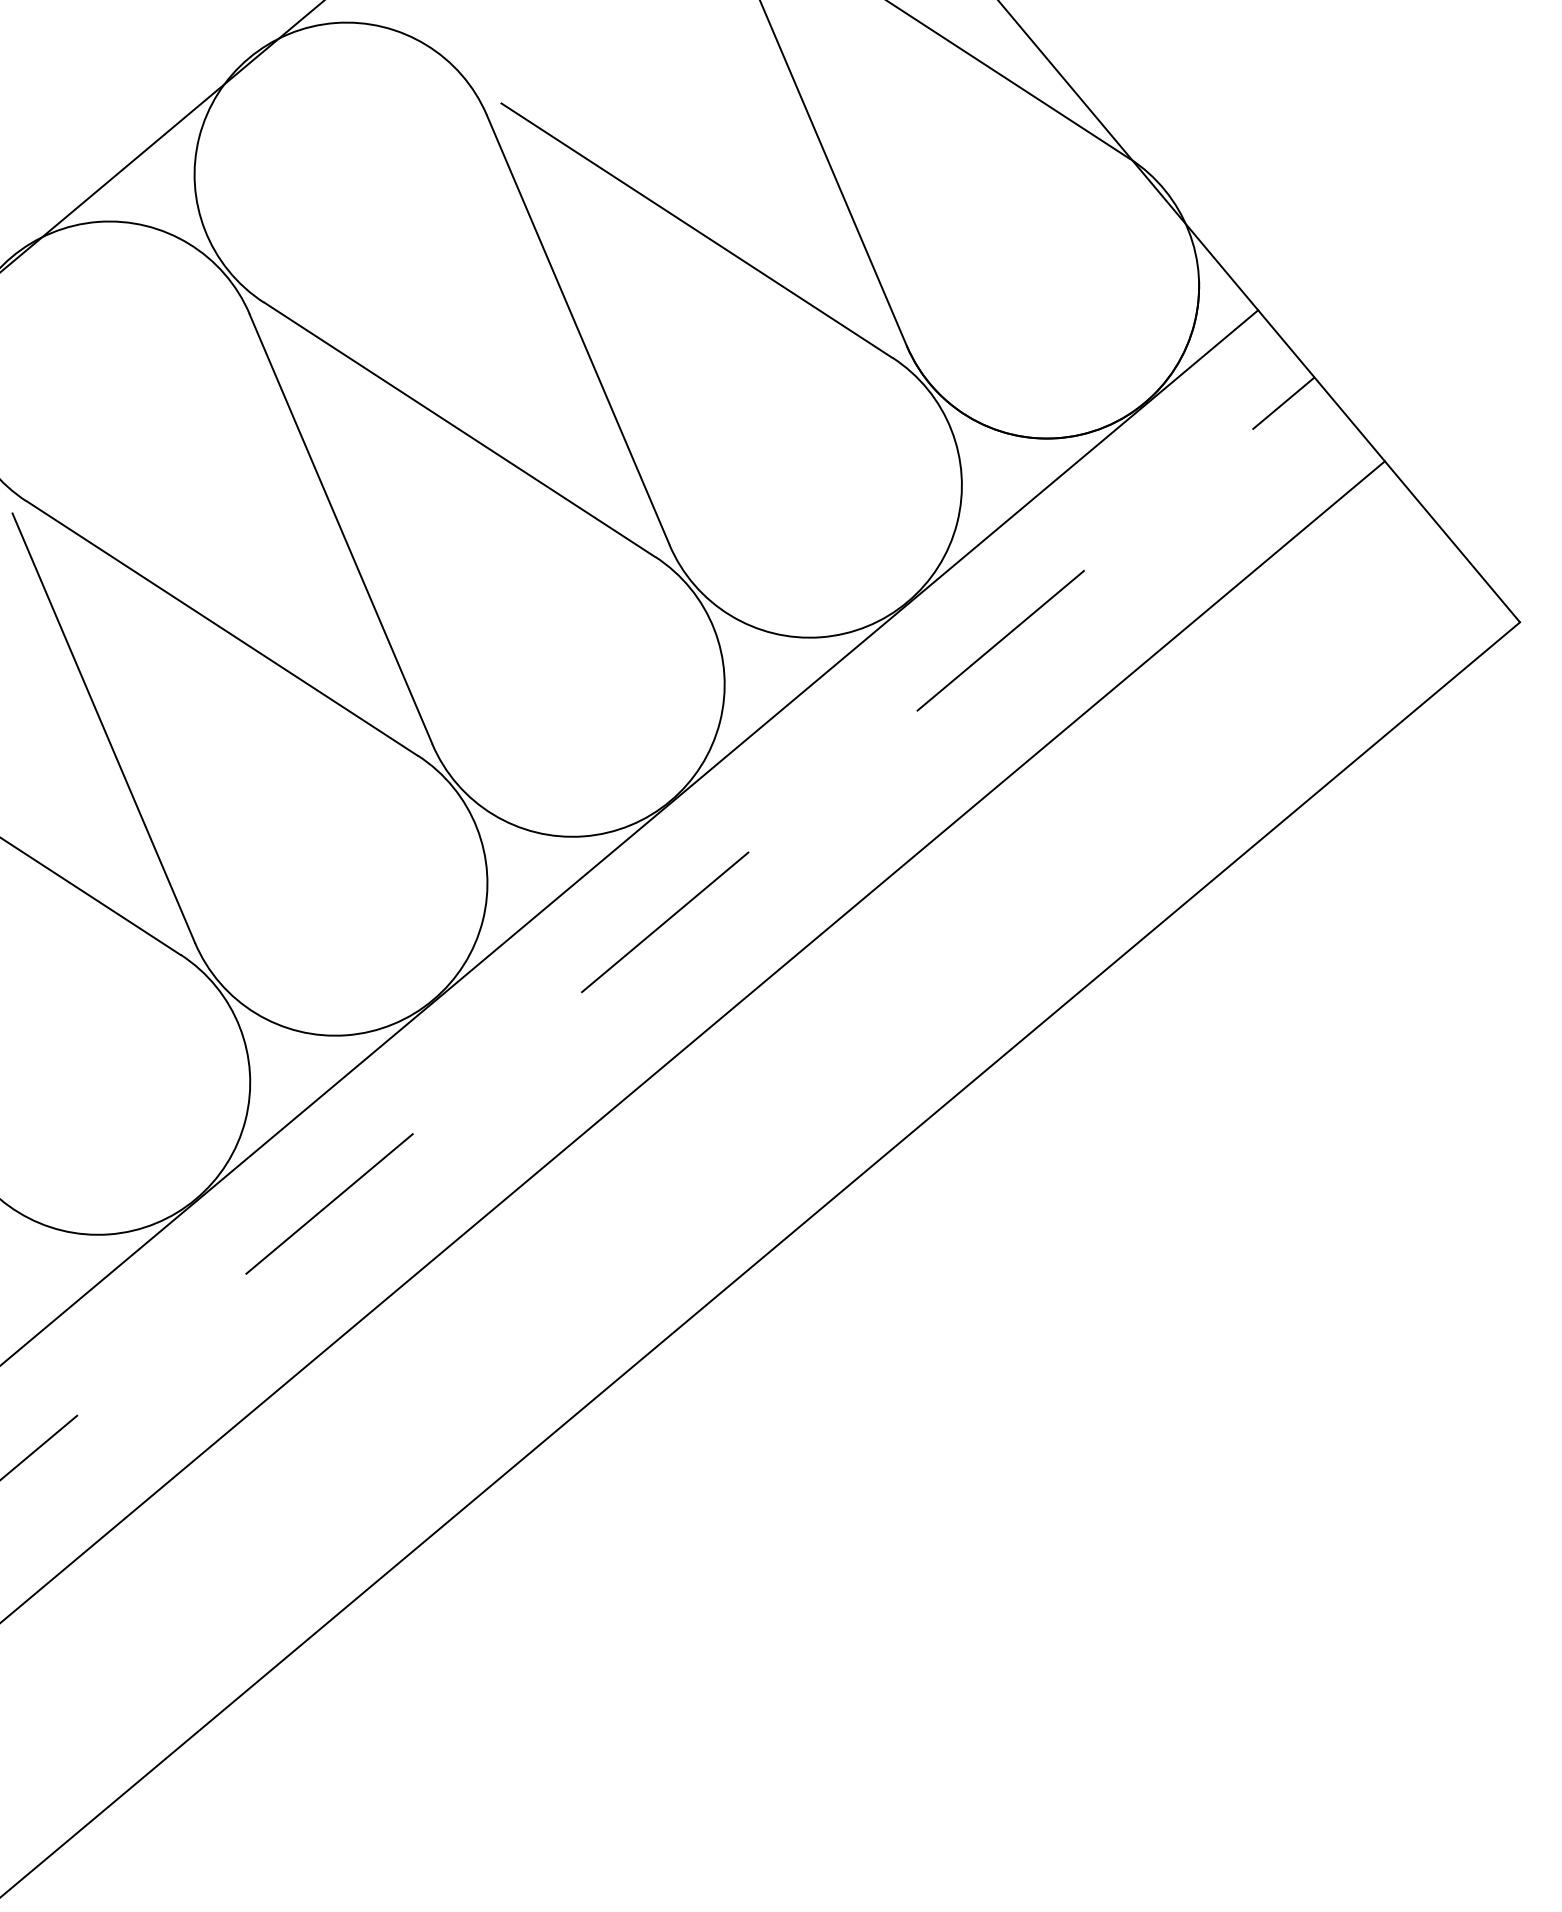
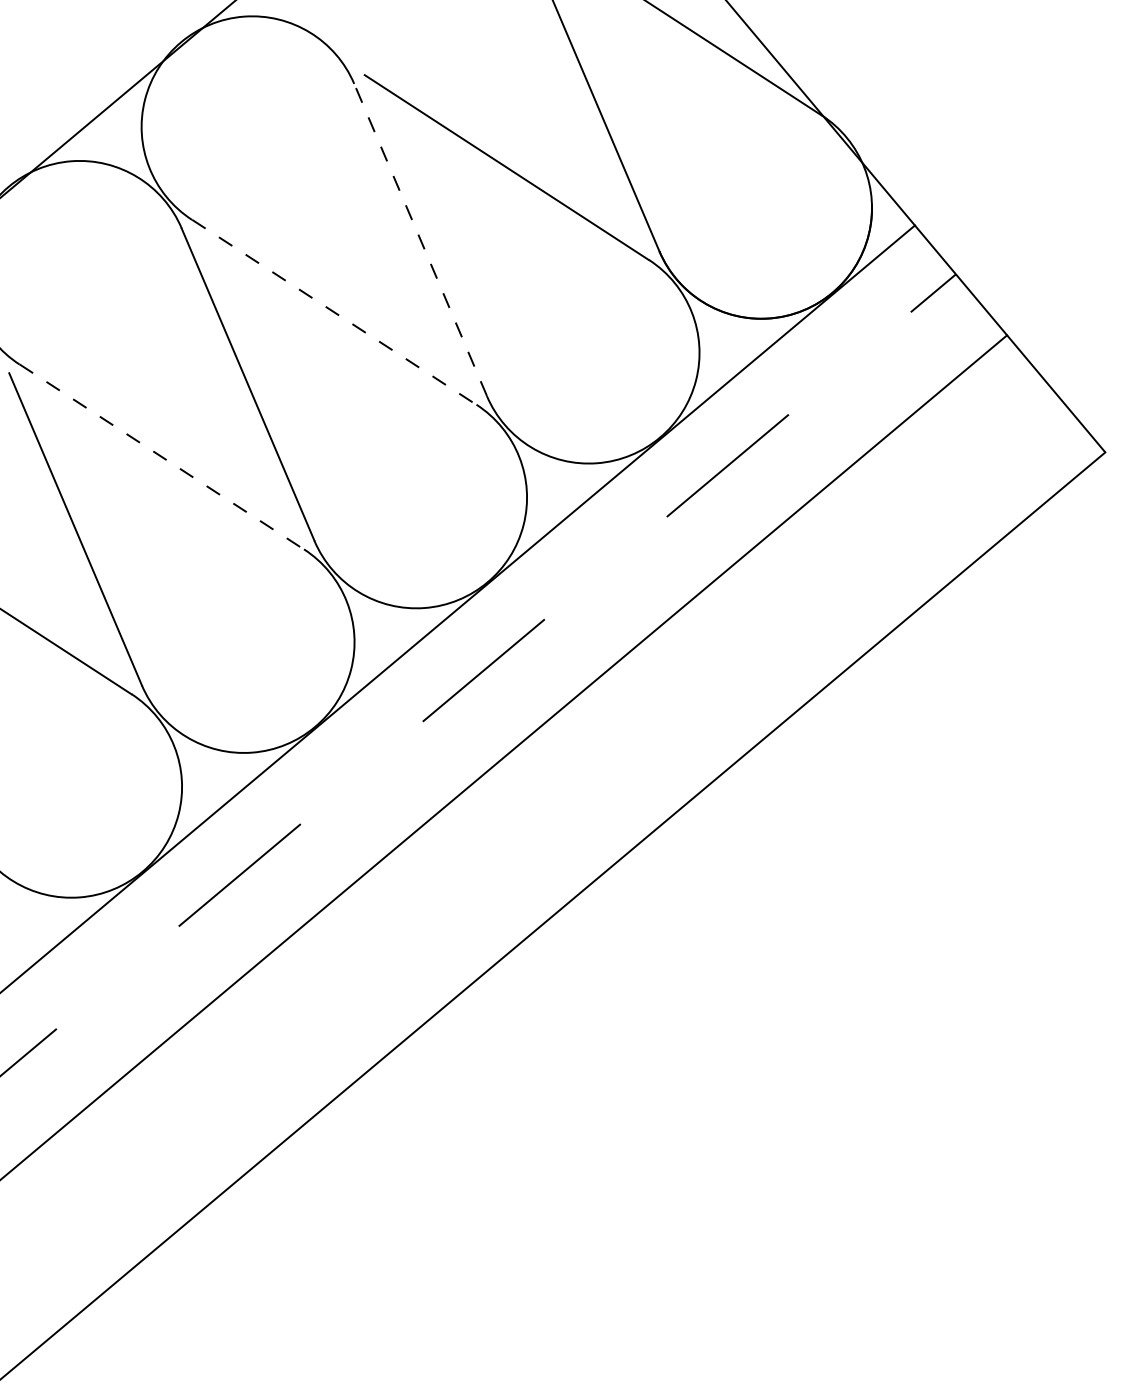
line: (578, 329) -> (420, 239), solid -> dashed
line: (460, 430) -> (334, 312), solid -> dashed
line: (222, 628) -> (161, 456), solid -> dashed

